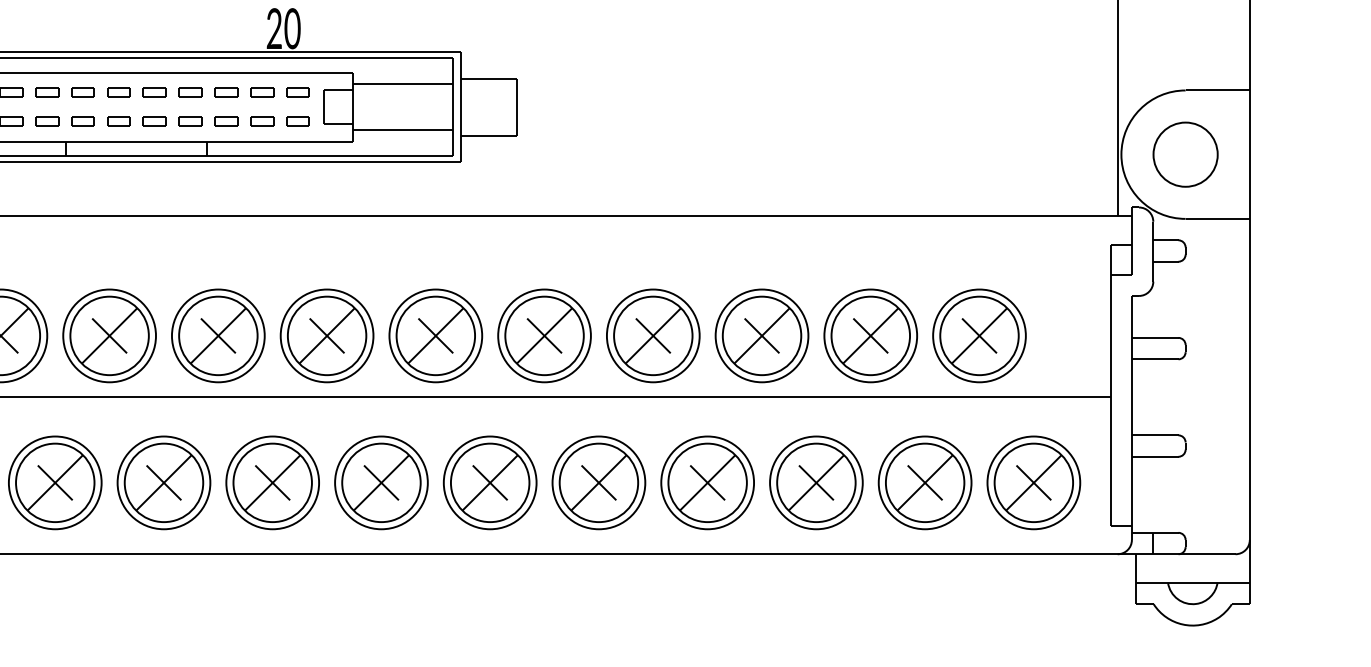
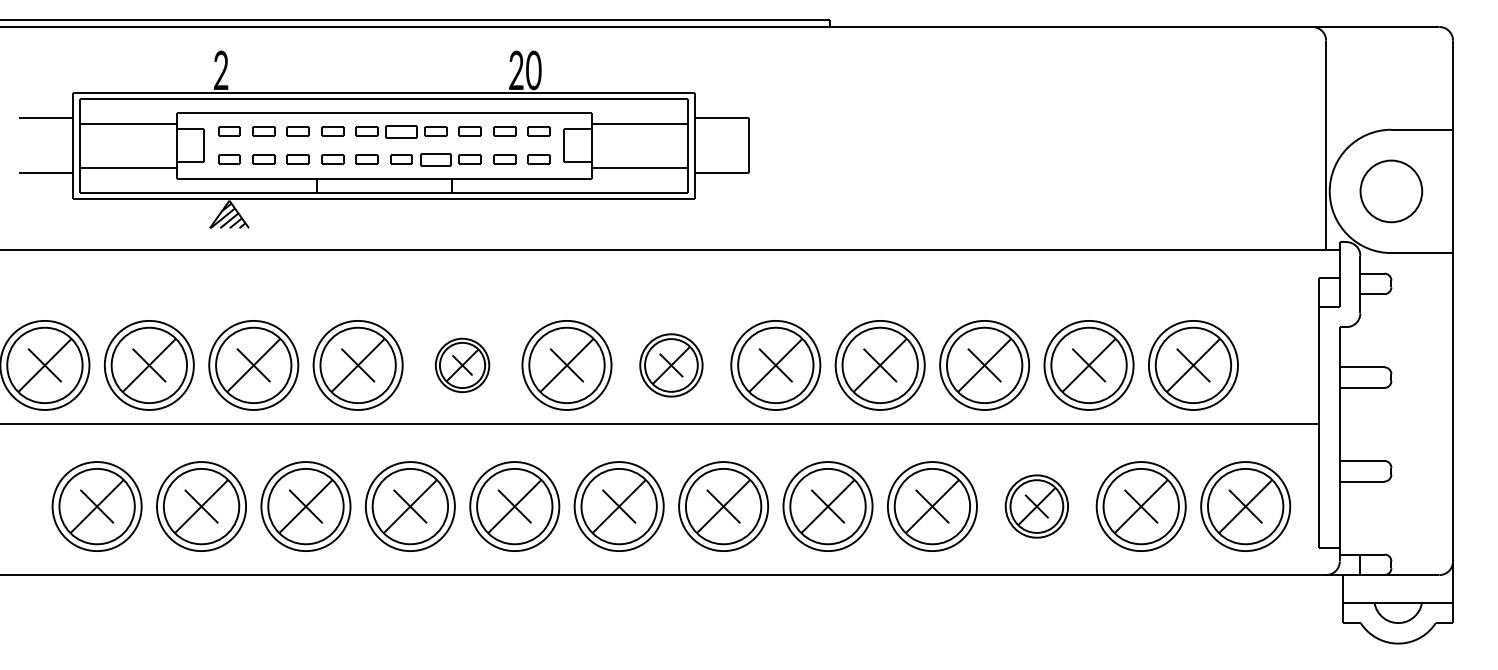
part: (154, 92) -> (401, 131), size x1.4
part: (190, 121) -> (435, 159), size x1.4
part: (218, 335) -> (462, 365), size x0.6
part: (435, 335) -> (671, 365), size x0.7
part: (816, 482) -> (1036, 506), size x0.7

